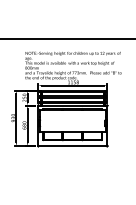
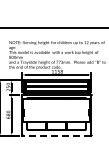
line: (72, 146) -> (56, 135), solid -> dashed

